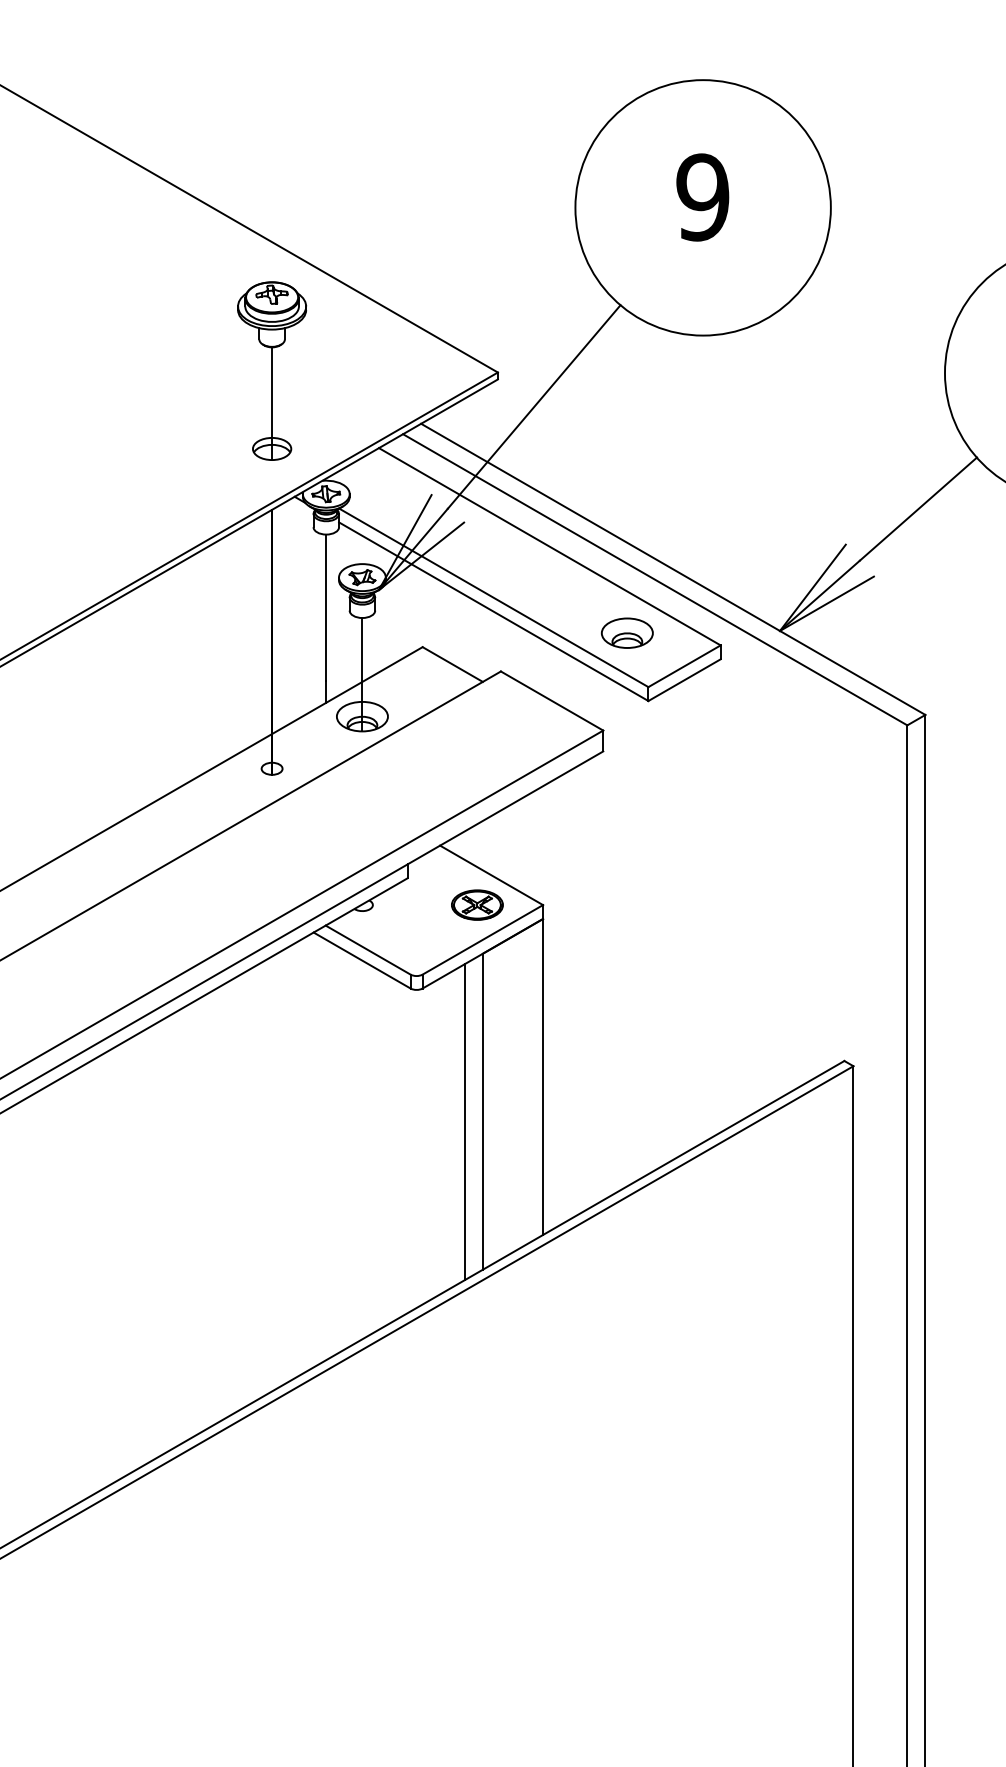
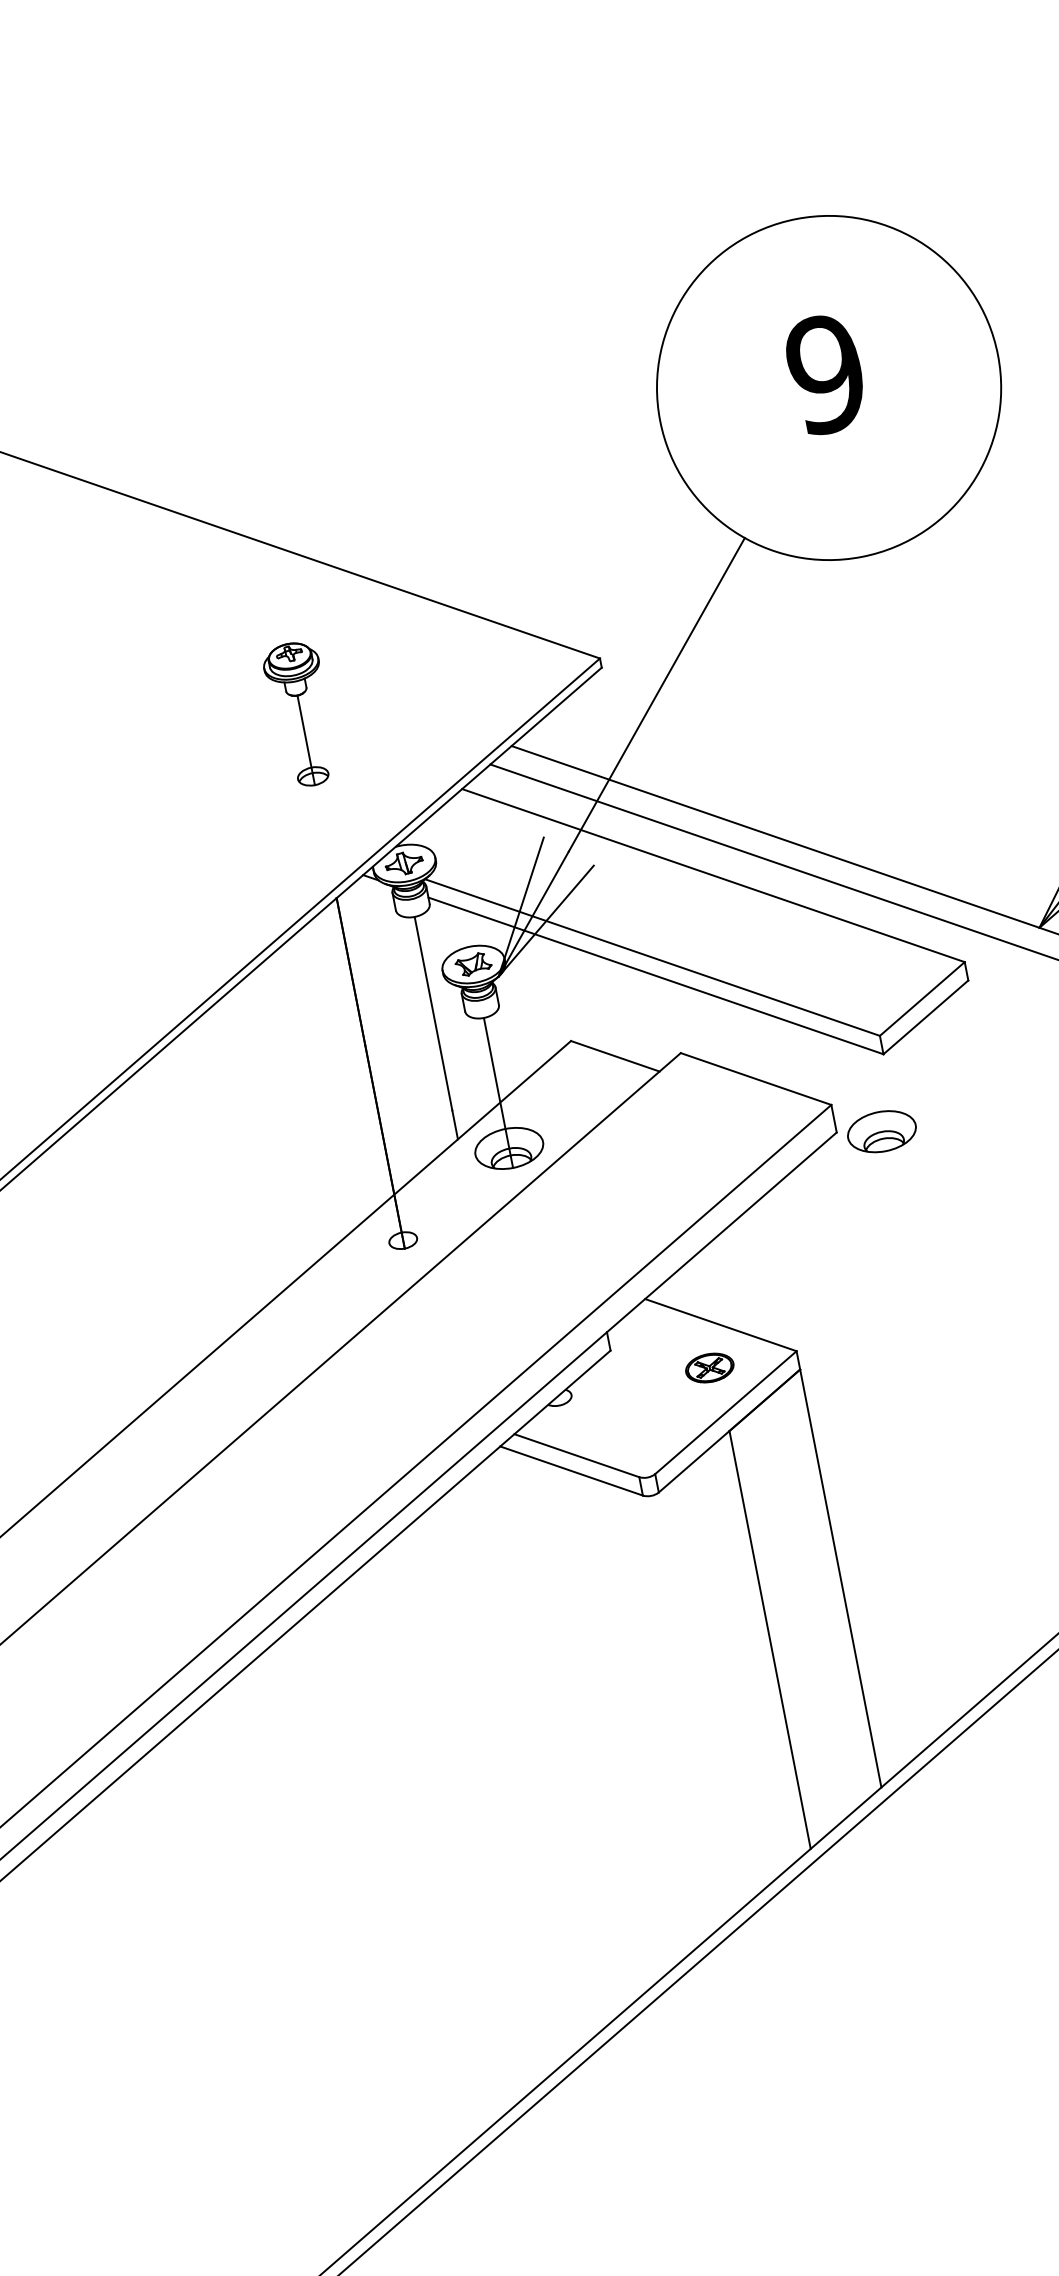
part: (272, 370) -> (301, 713), size x0.6
part: (627, 632) -> (881, 1130), moved
part: (477, 904) -> (709, 1367), size x0.7
line: (464, 1122) -> (748, 1658), removed

